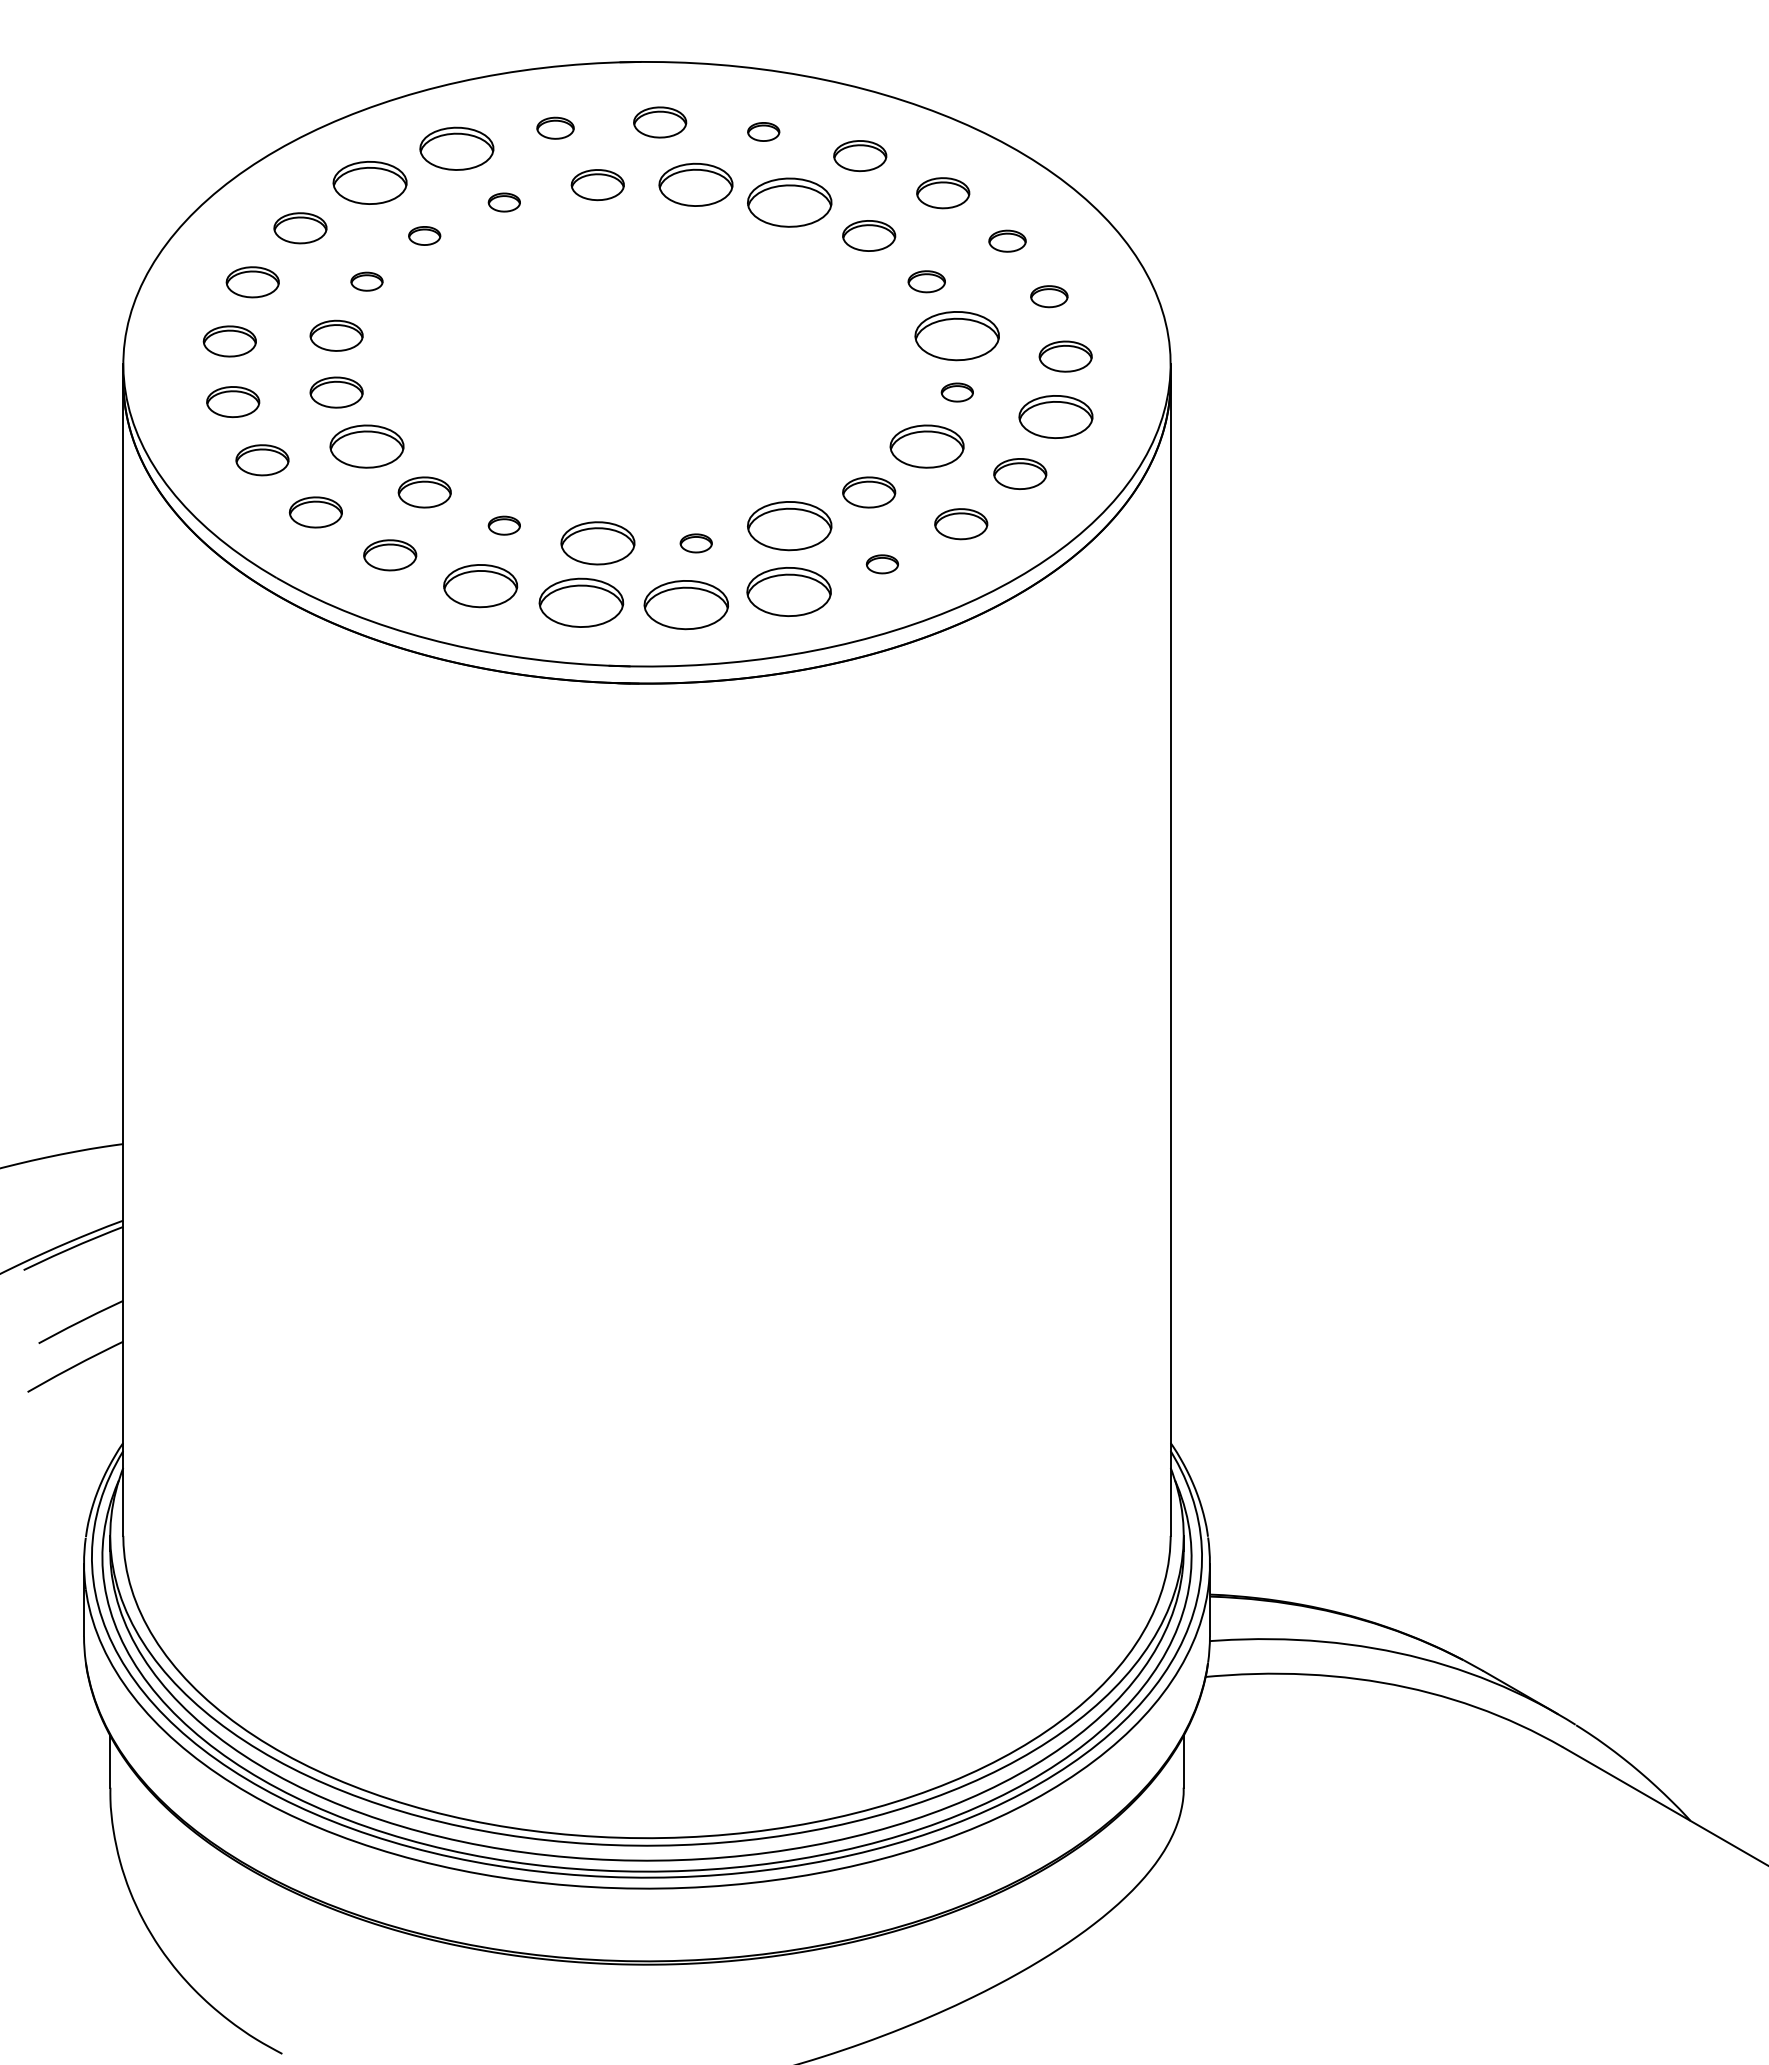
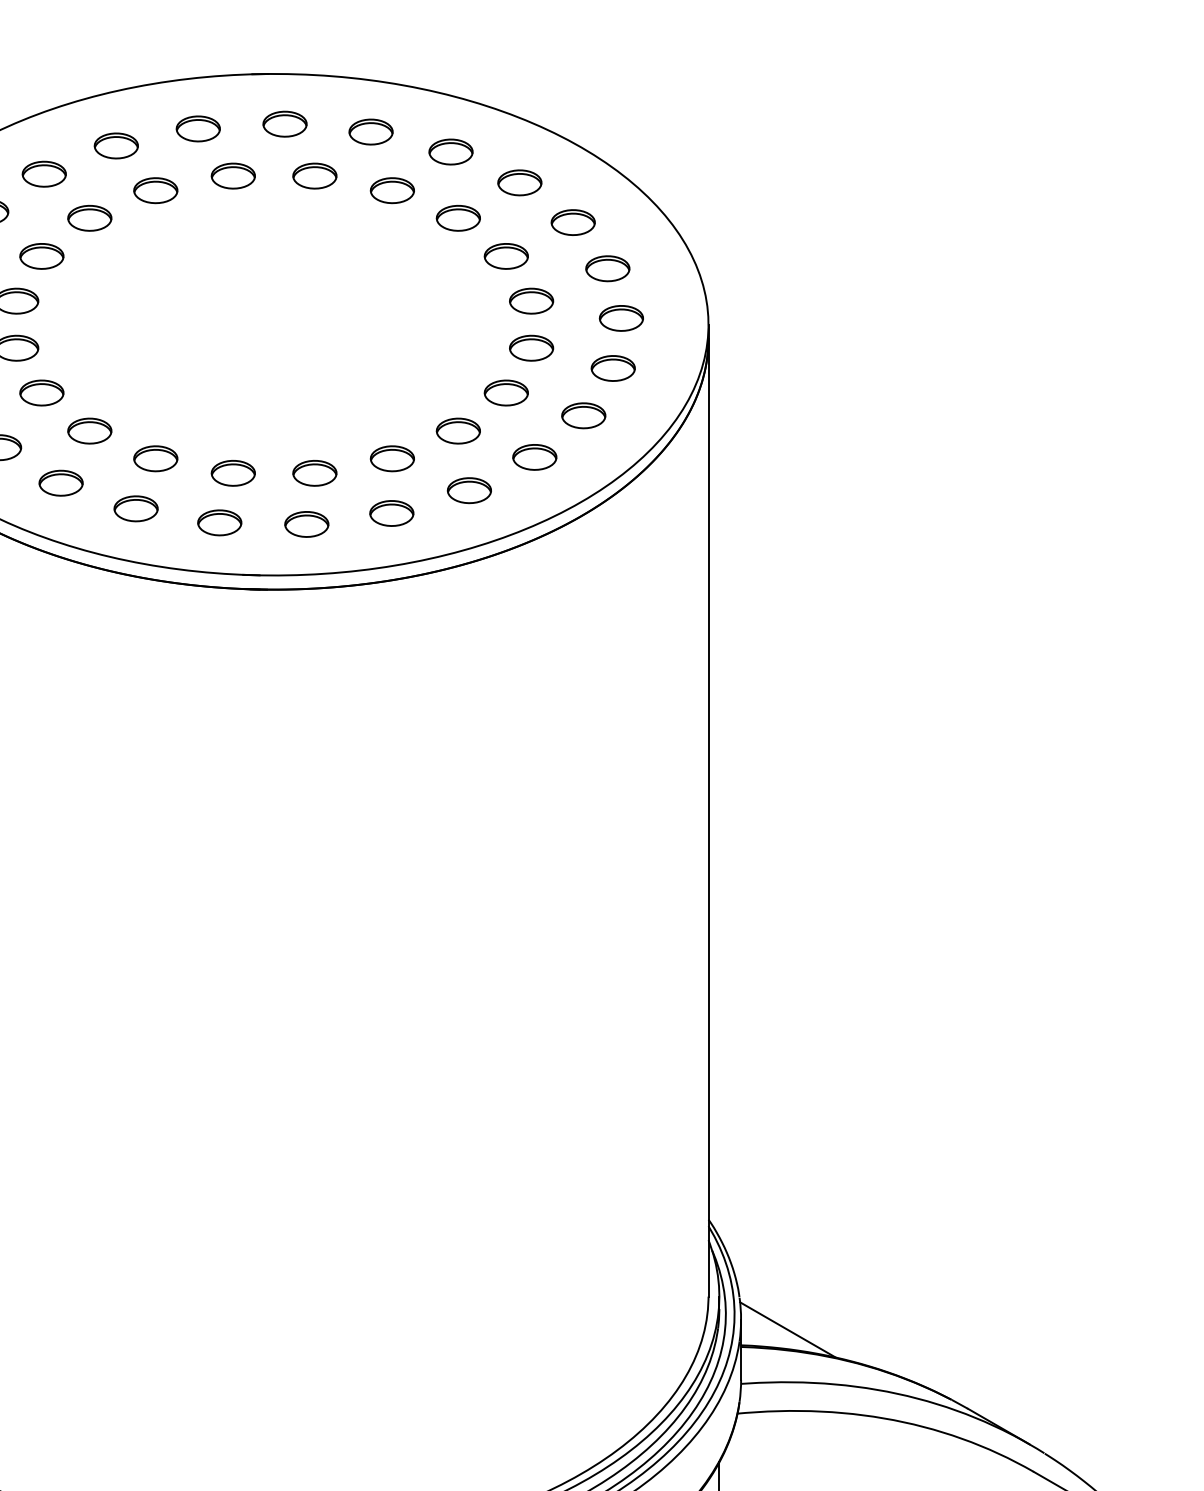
part: (555, 128) -> (198, 129), size x1.43
part: (763, 131) -> (370, 131), size x1.67
part: (456, 148) -> (116, 145), size x0.71
part: (369, 182) -> (43, 173), size x0.71
part: (696, 185) -> (315, 176), size x0.71
part: (504, 202) -> (155, 190), size x1.67
part: (789, 202) -> (392, 190), size x0.62
part: (424, 235) -> (89, 217), size x1.67
part: (1007, 241) -> (573, 222), size x1.43
part: (366, 281) -> (41, 256), size x1.67
part: (926, 281) -> (505, 256), size x1.43
part: (1049, 296) -> (608, 268), size x1.43
part: (957, 335) -> (531, 300), size x0.62
part: (957, 392) -> (531, 348), size x1.67
part: (1055, 416) -> (612, 368), size x0.71
part: (366, 446) -> (41, 392), size x0.71
part: (926, 446) -> (505, 392), size x0.71
part: (504, 525) -> (155, 458), size x1.67
part: (789, 525) -> (392, 458), size x0.62
part: (597, 543) -> (233, 473), size x0.71
part: (696, 543) -> (315, 473), size x1.67
part: (882, 564) -> (469, 490), size x1.67
part: (480, 586) -> (136, 509), size x0.71
part: (788, 591) -> (391, 513), size x0.62
part: (581, 603) -> (219, 523), size x0.62
part: (686, 604) -> (306, 524), size x0.62
line: (1266, 1575) -> (788, 1329), added

